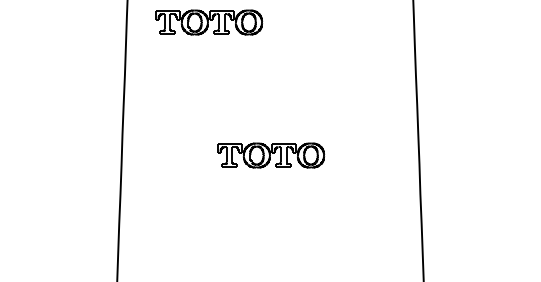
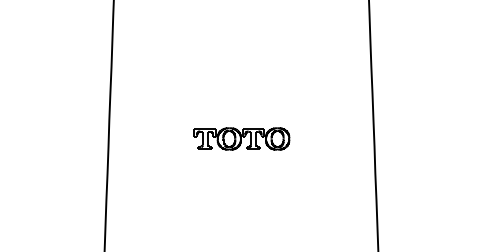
part: (209, 22) -> (187, 20), removed

